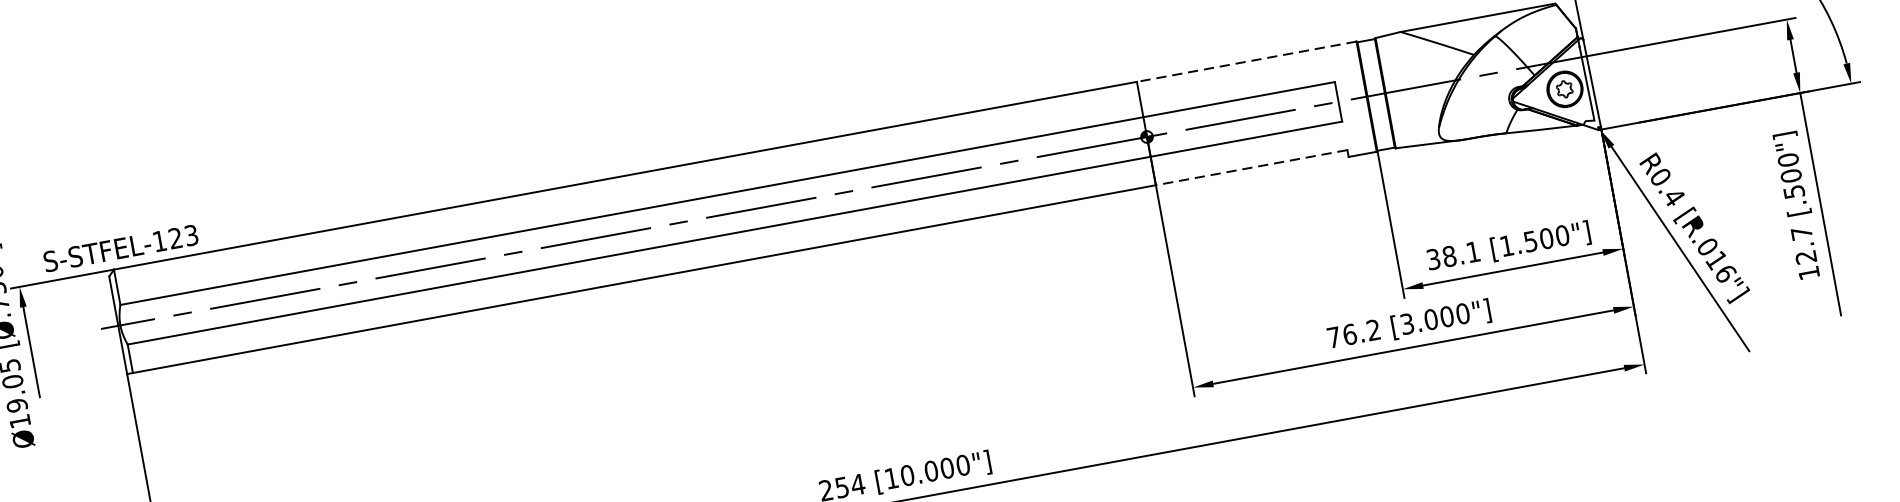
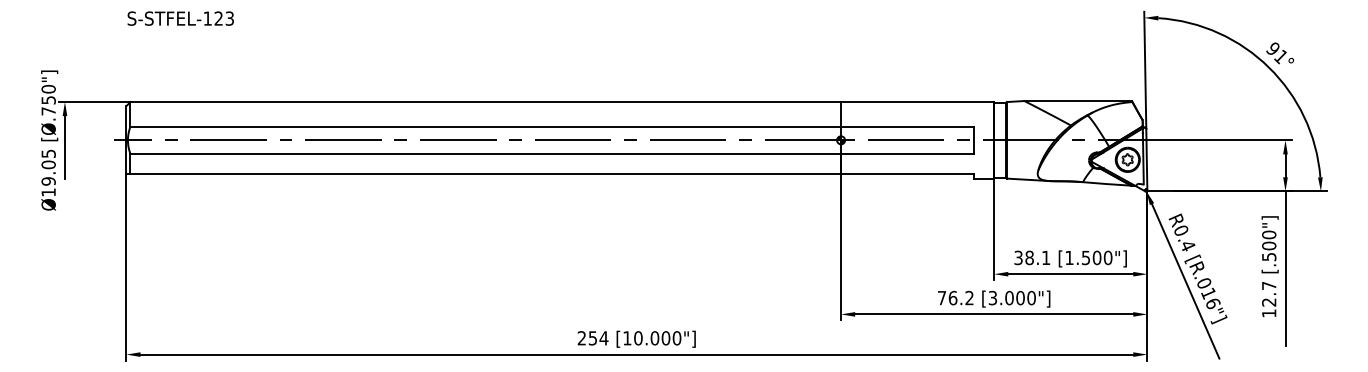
line: (1245, 62) -> (916, 102), dashed -> solid
line: (1251, 167) -> (907, 173), dashed -> solid
text: (120, 248) -> (180, 18), moved

